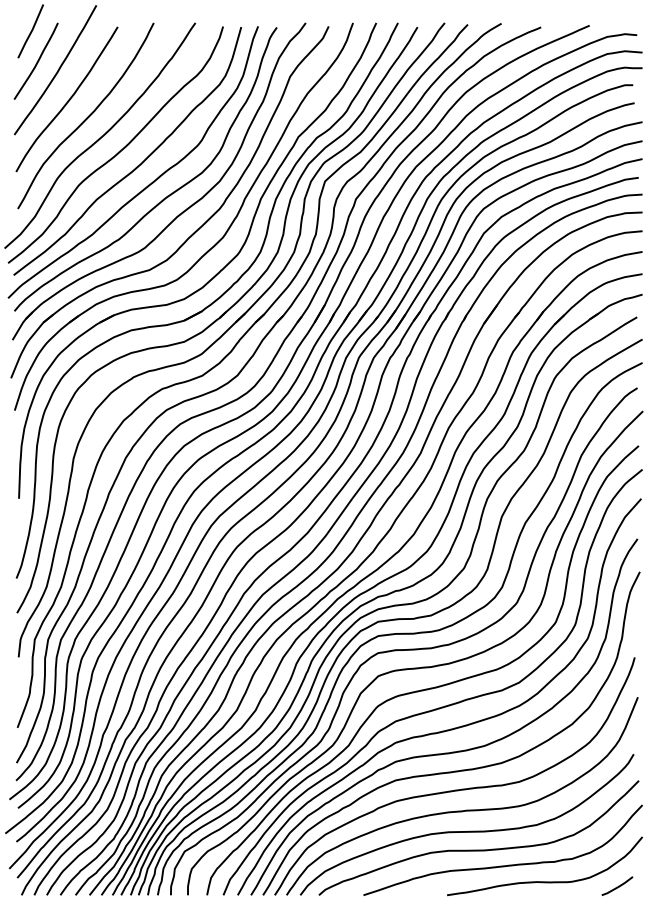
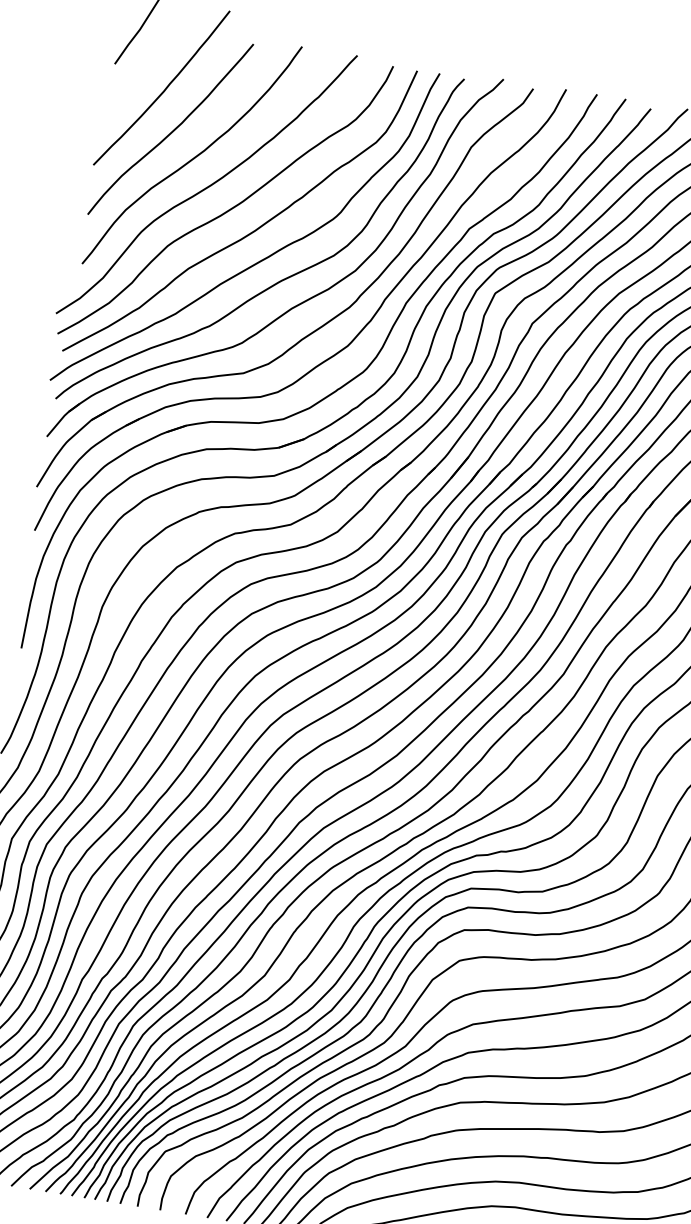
curve: (37, 60) -> (139, 71), removed

